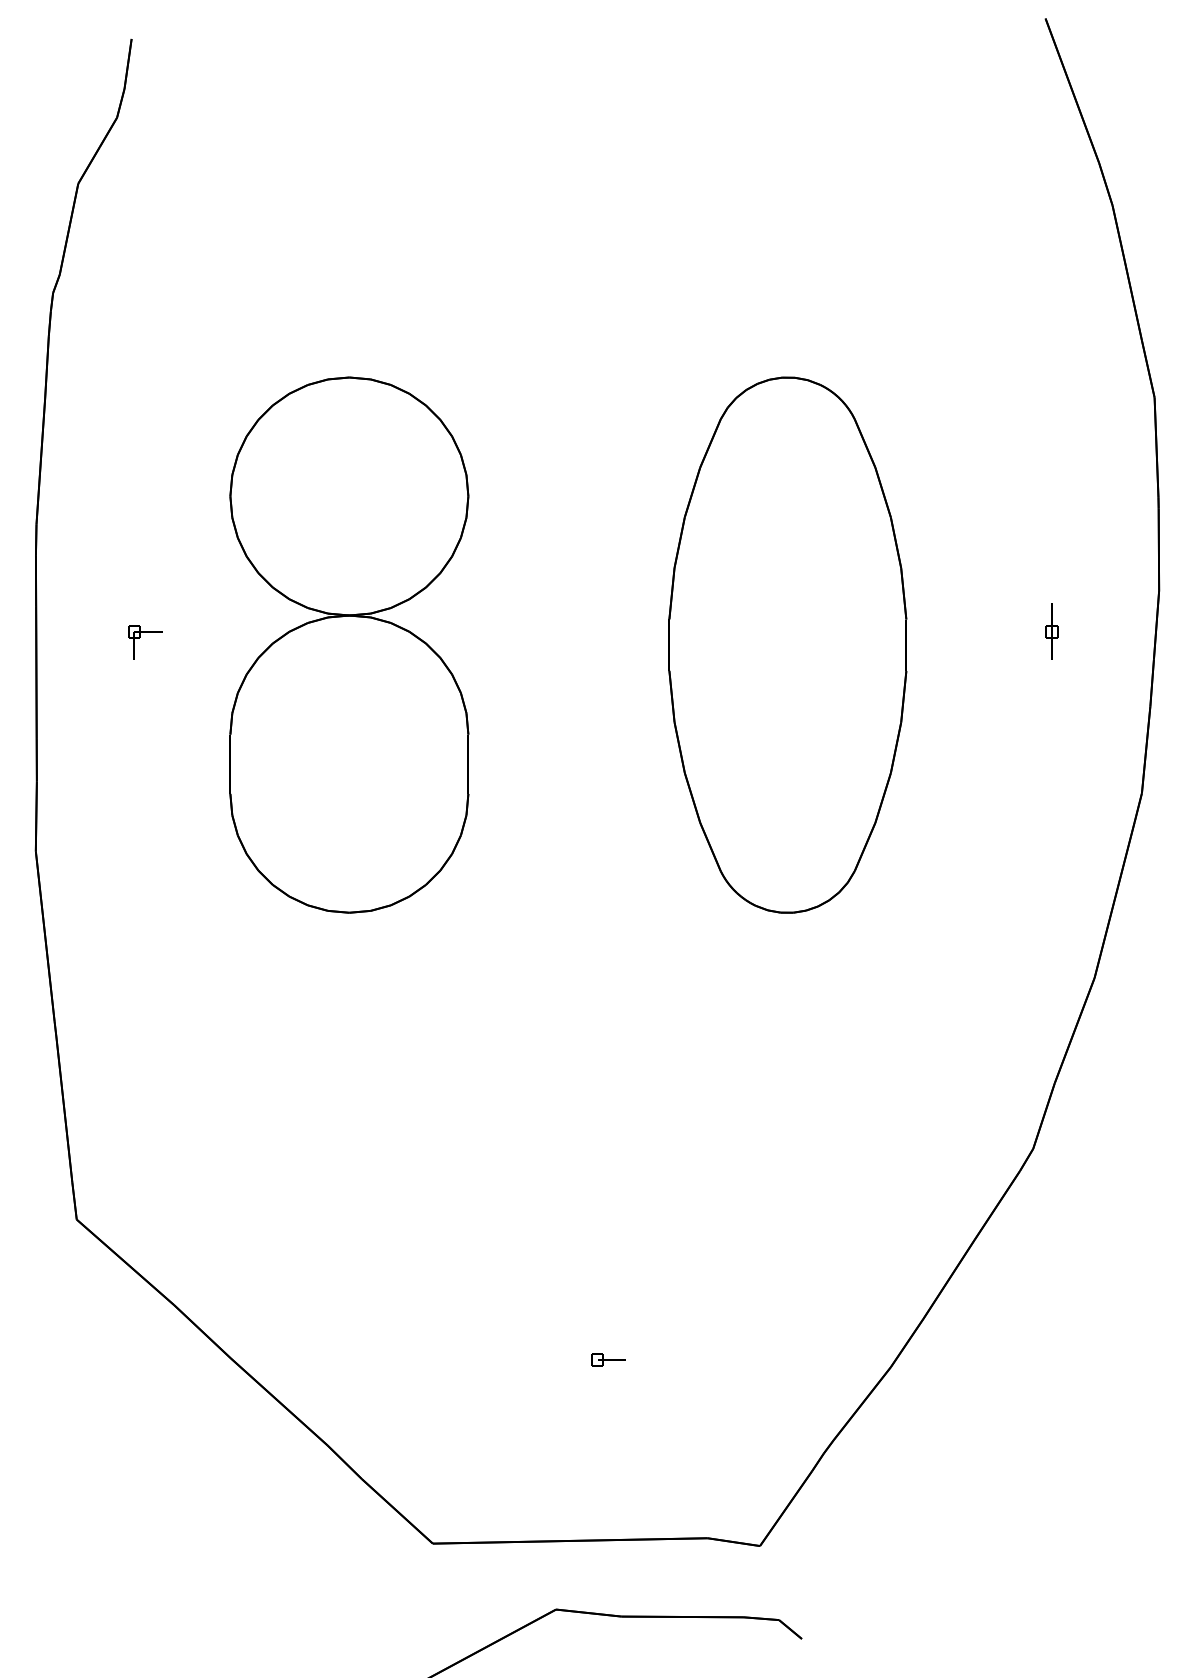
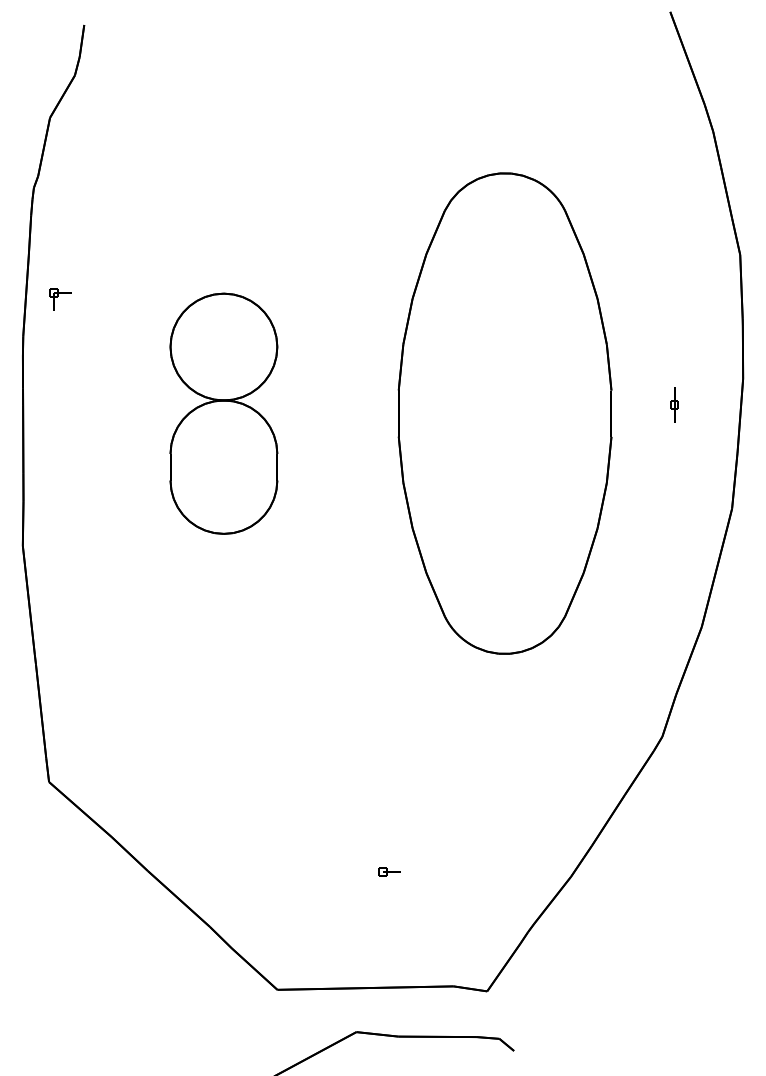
part: (144, 641) -> (60, 299), moved
part: (348, 644) -> (223, 413), size x0.7
part: (786, 644) -> (504, 413), size x1.4

